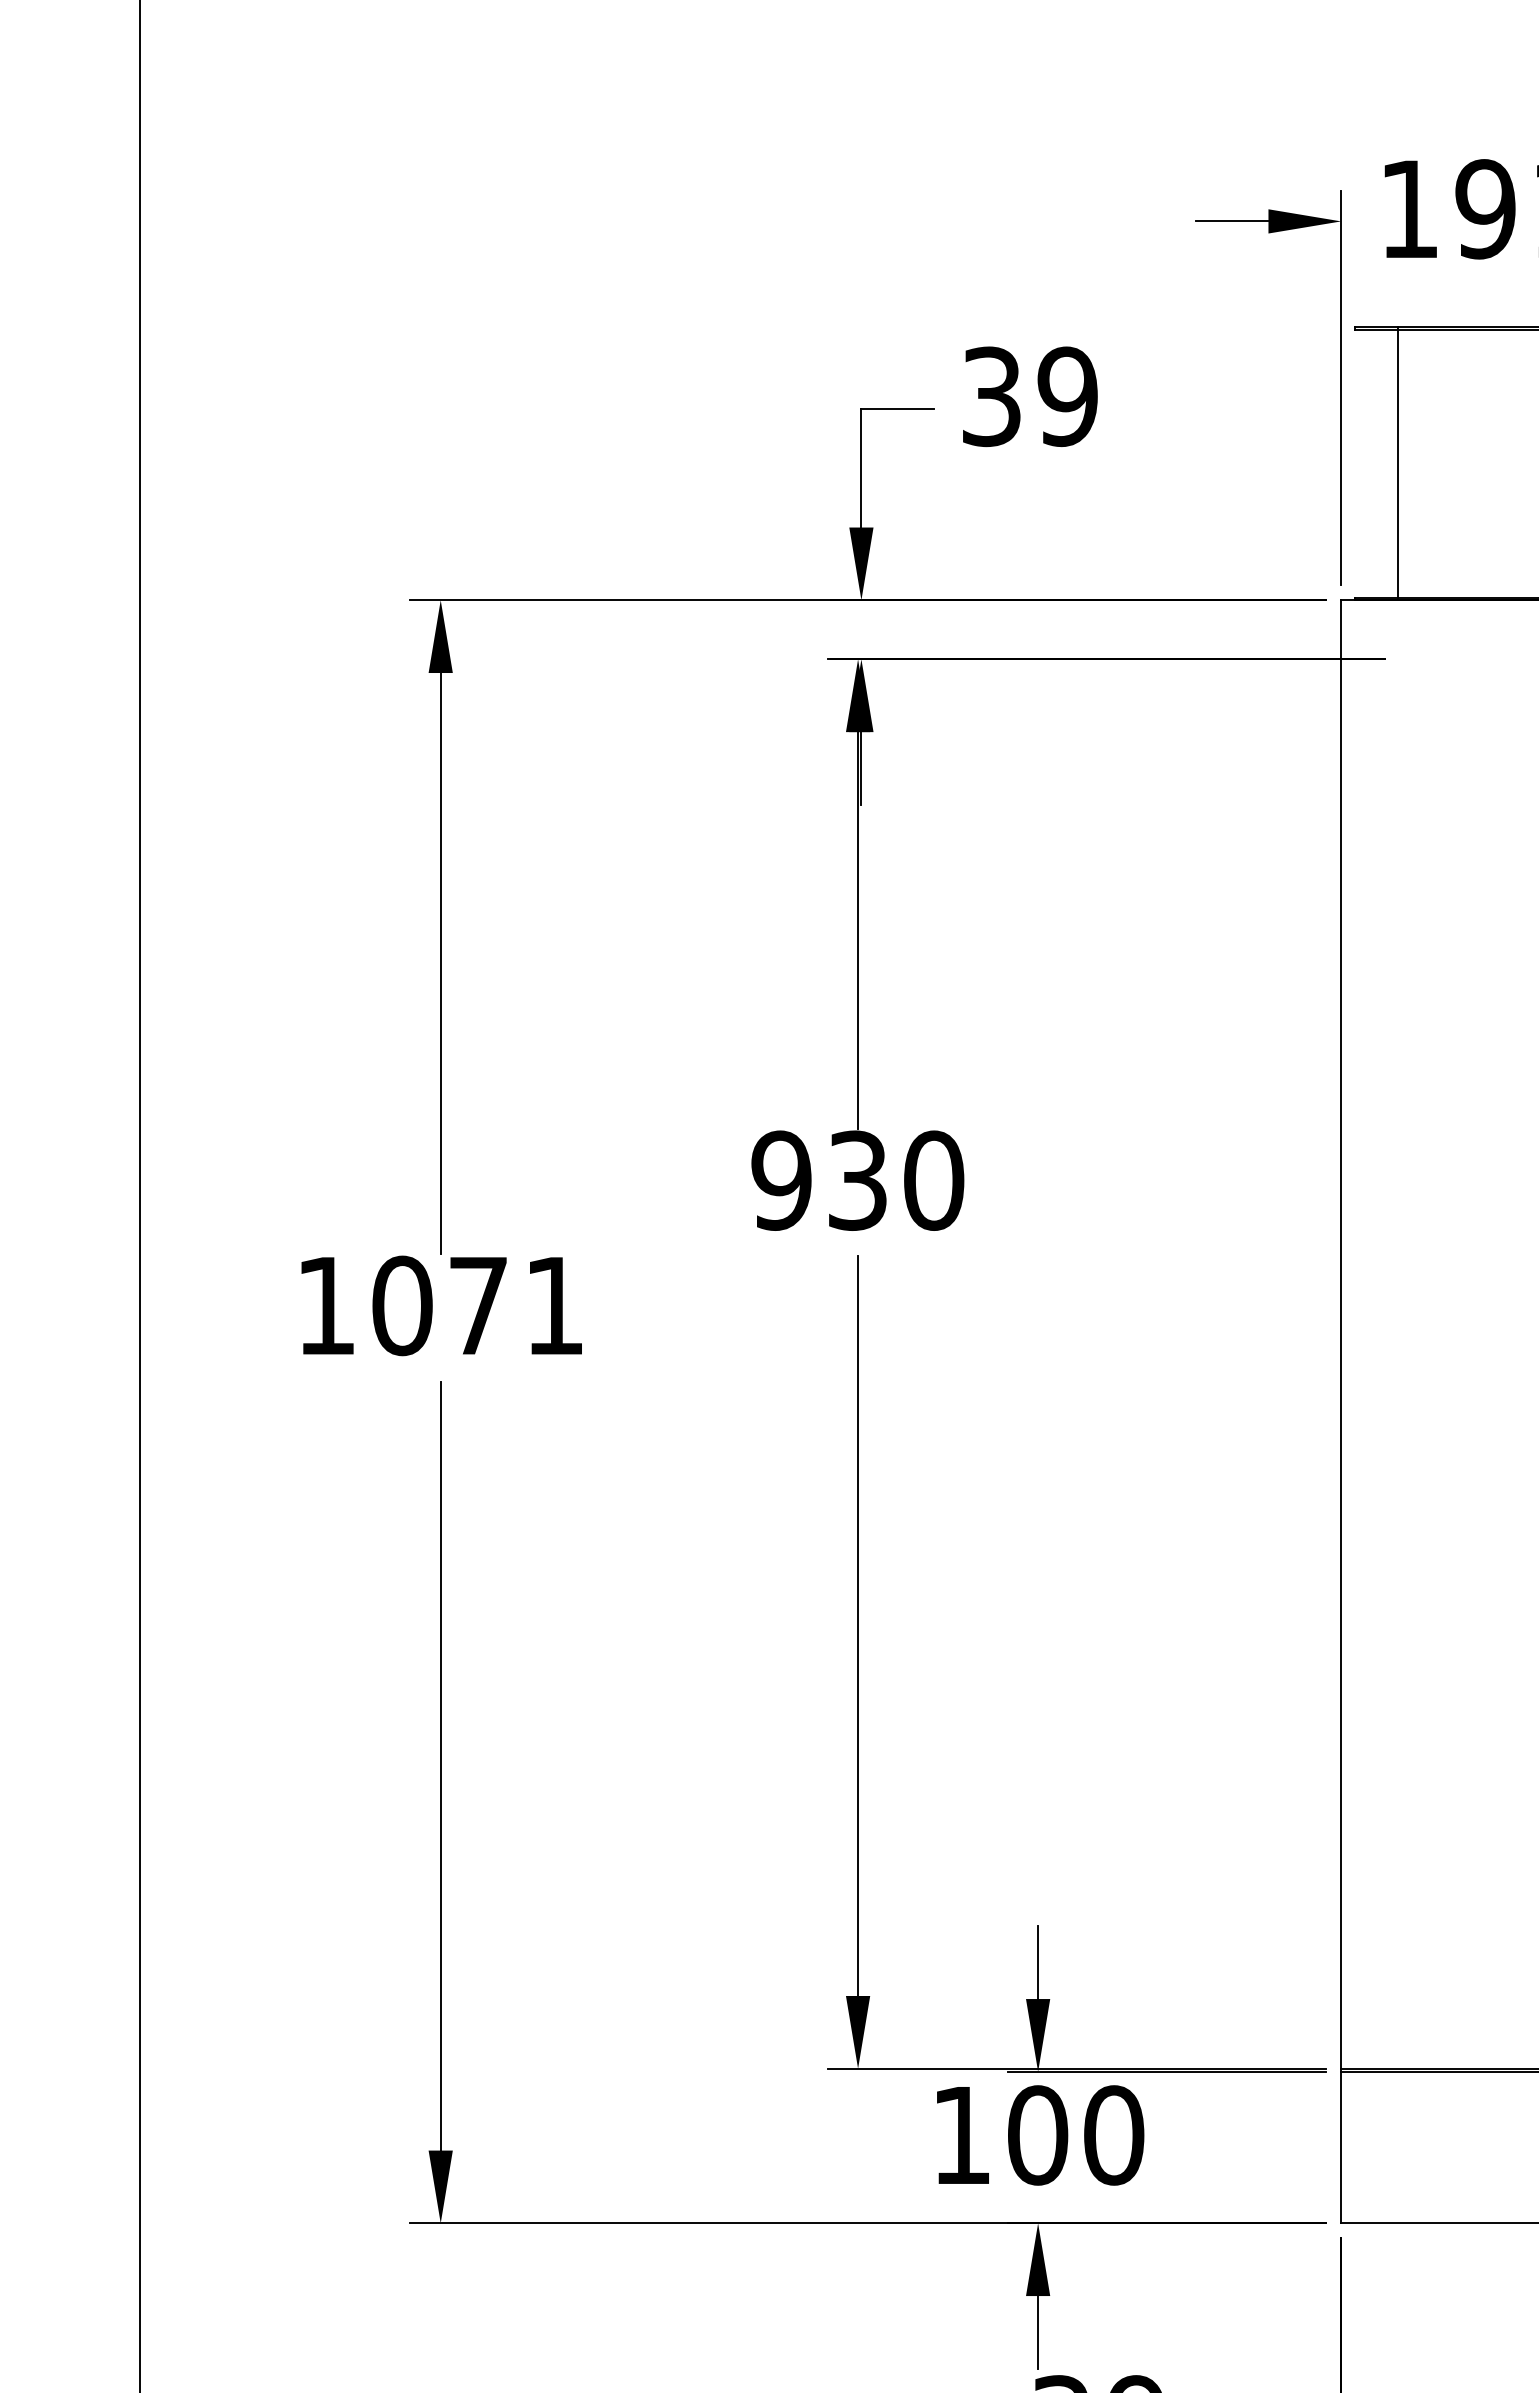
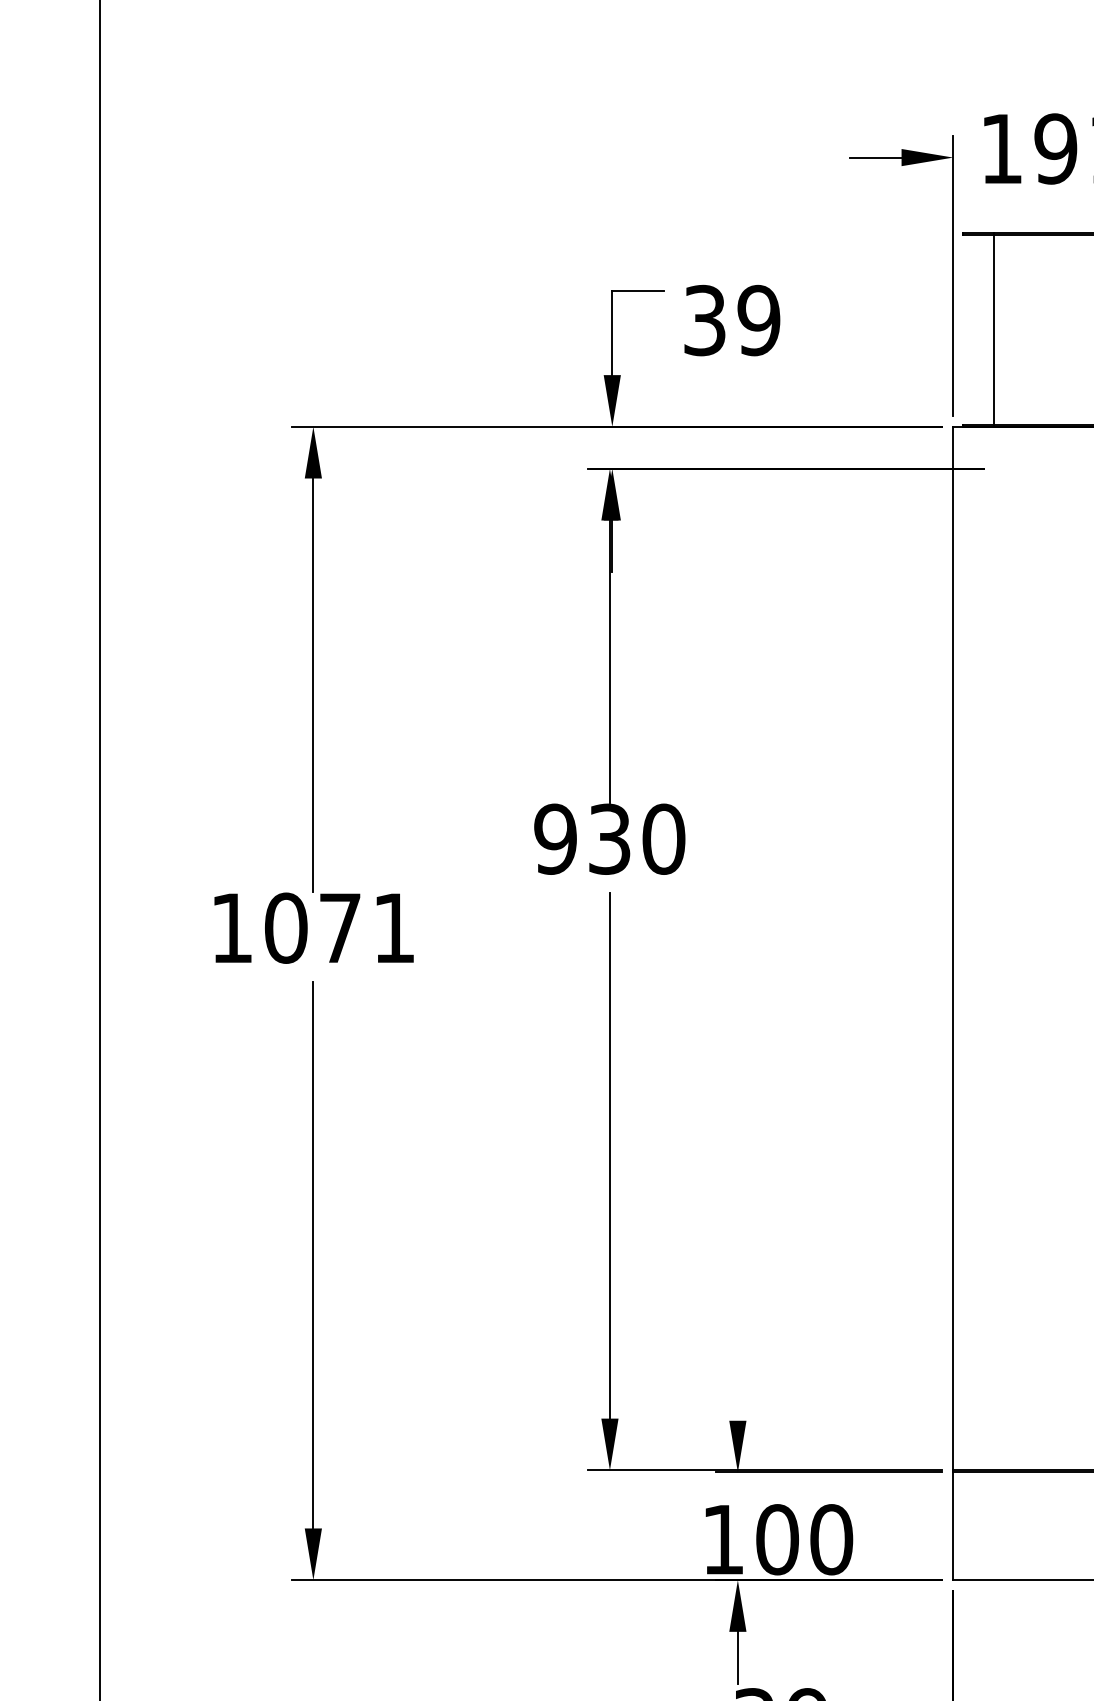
text: (1030, 396) -> (732, 320), moved
line: (1038, 1962) -> (738, 1394), removed
text: (1040, 2135) -> (779, 1539), moved

